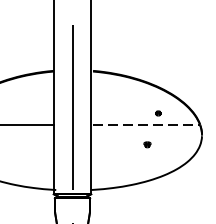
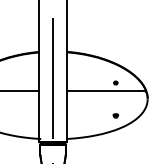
line: (146, 124) -> (107, 91), dashed -> solid
part: (146, 144) -> (115, 115), moved

